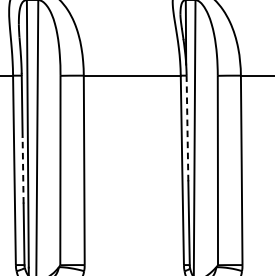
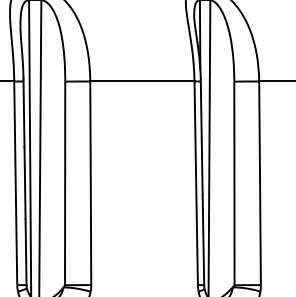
line: (187, 126) -> (201, 136), dashed -> solid
line: (23, 170) -> (25, 183), dashed -> solid

